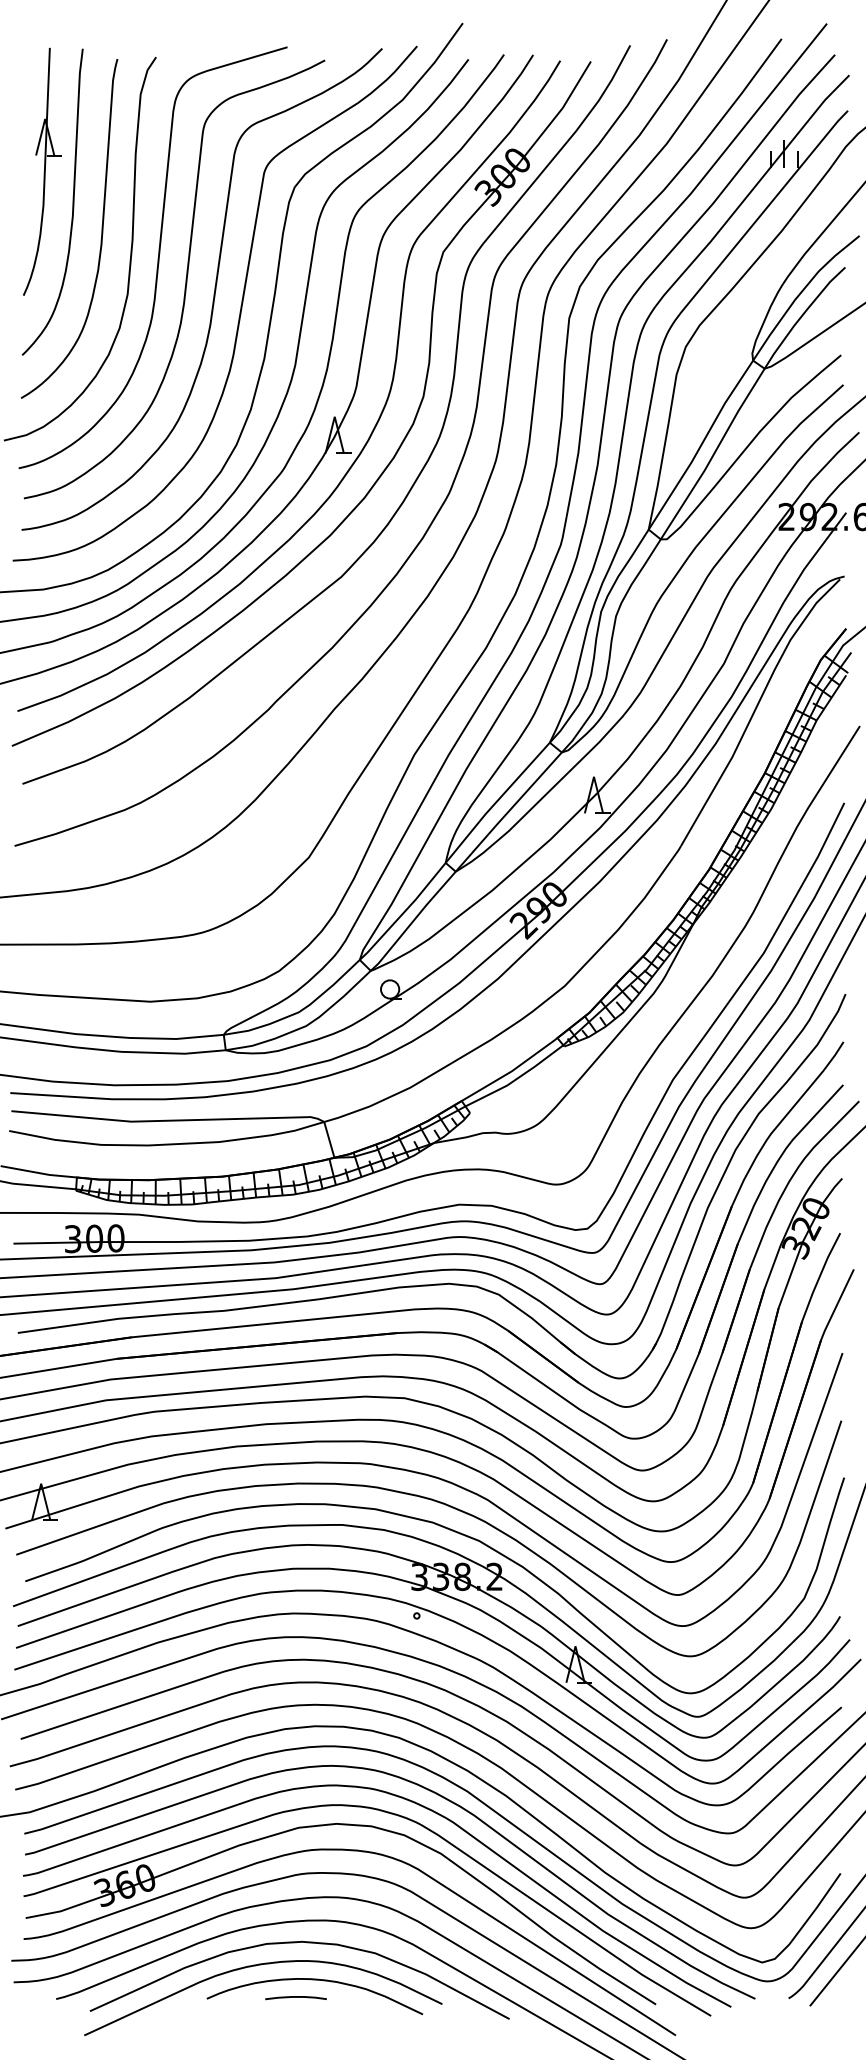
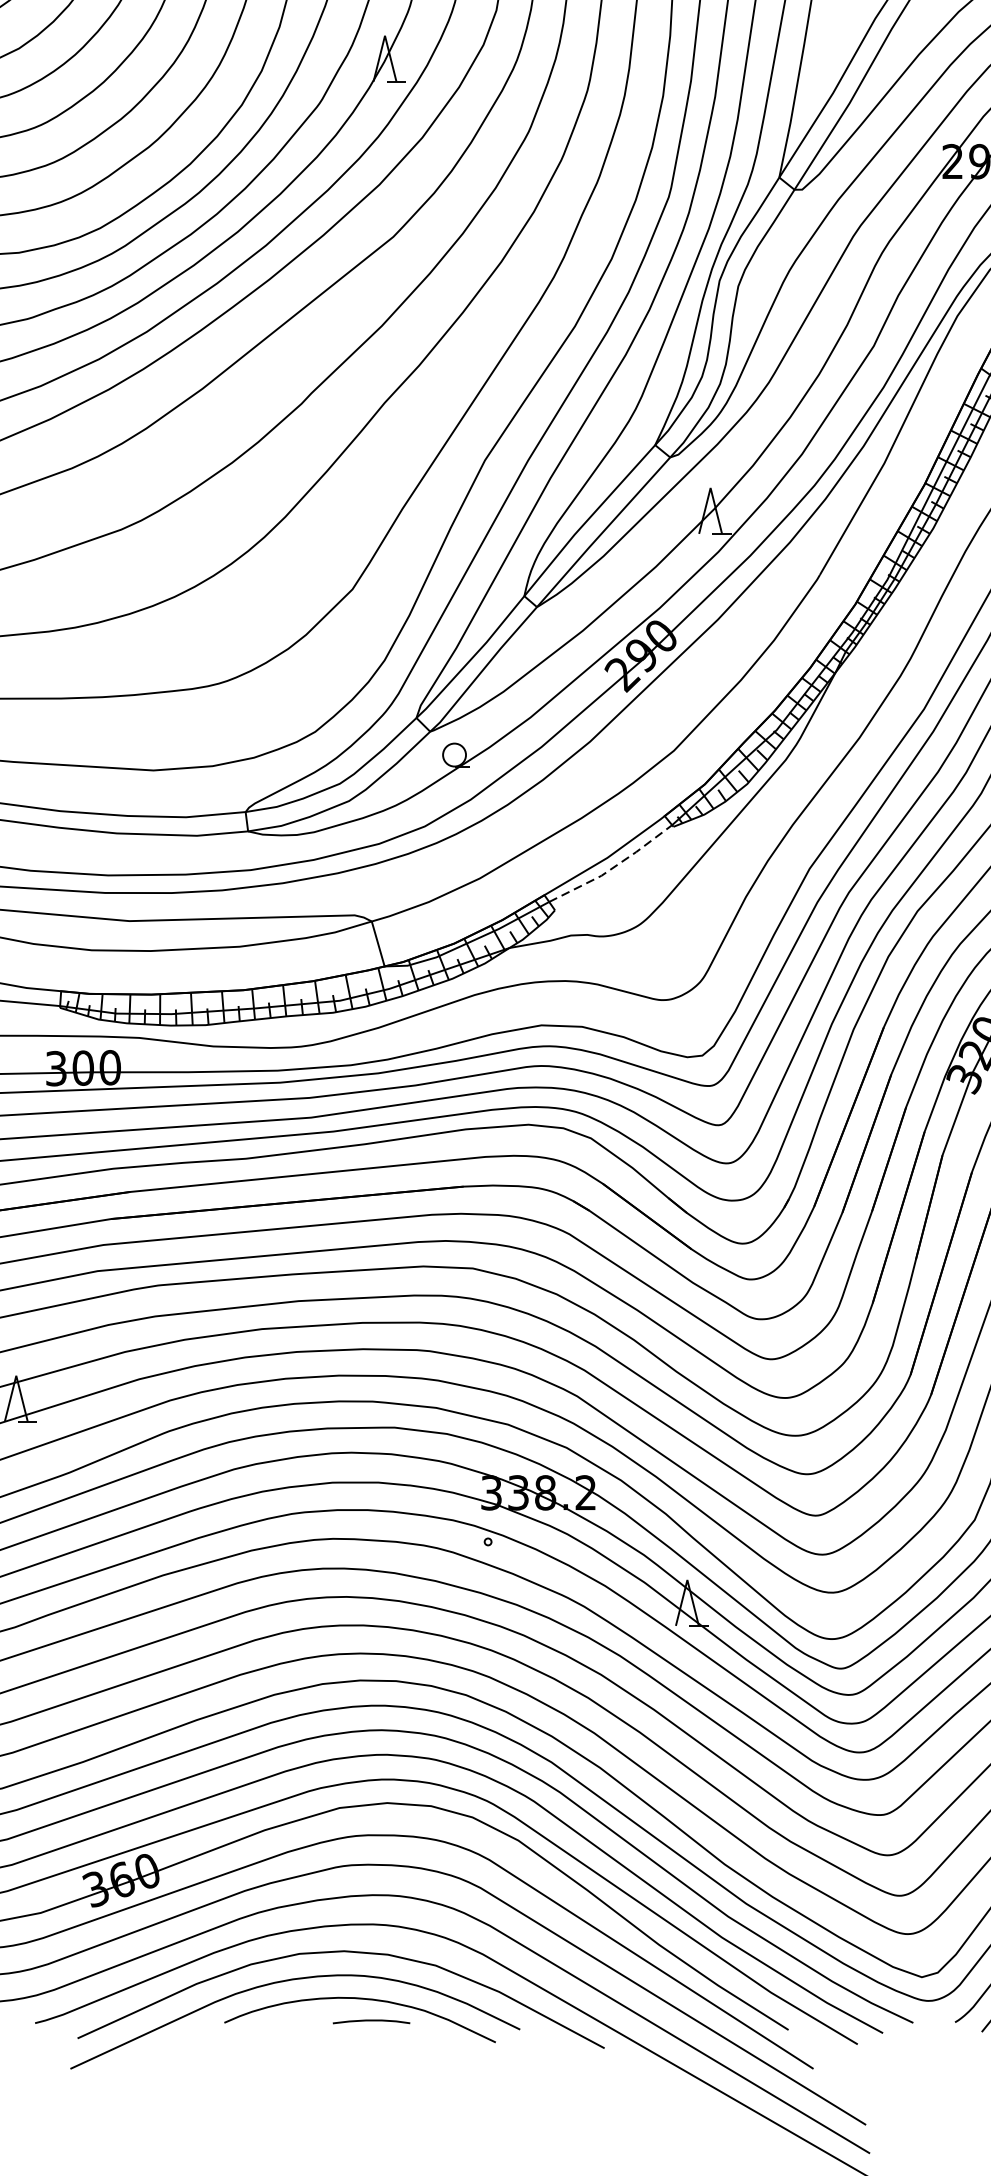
line: (516, 1078) -> (613, 866), solid -> dashed
curve: (295, 1997) -> (370, 2021), moved

